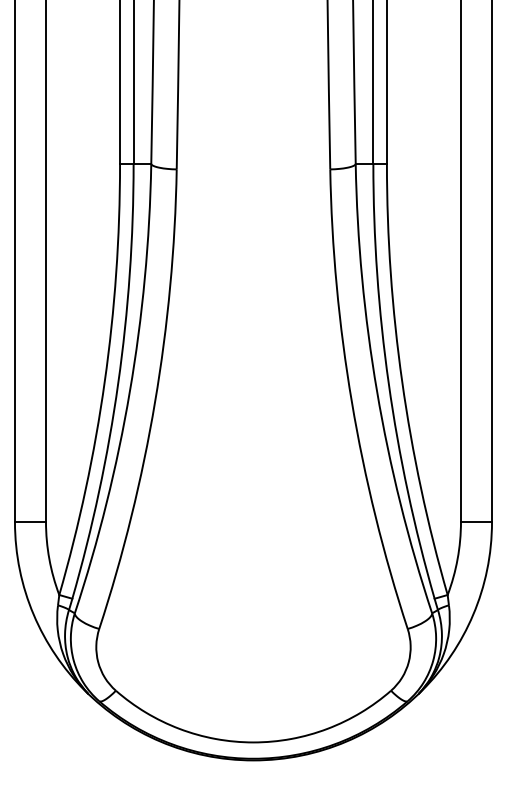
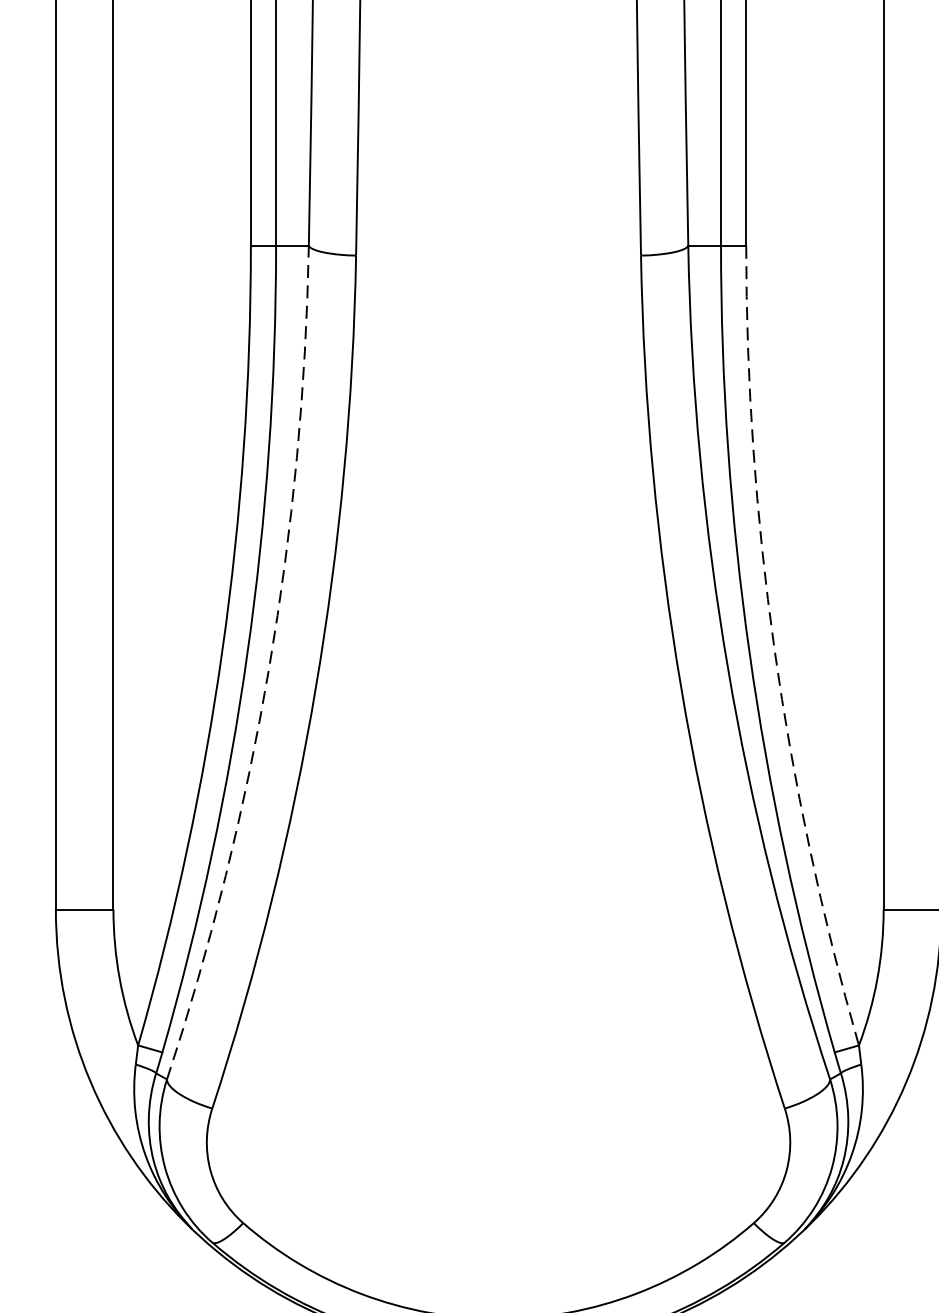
arc: (402, 381) -> (775, 649), solid -> dashed
arc: (129, 391) -> (268, 667), solid -> dashed

